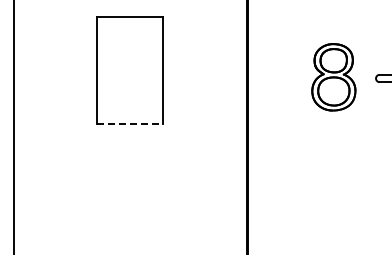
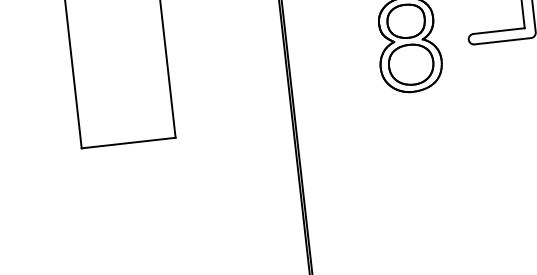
line: (130, 124) -> (129, 143), dashed -> solid

